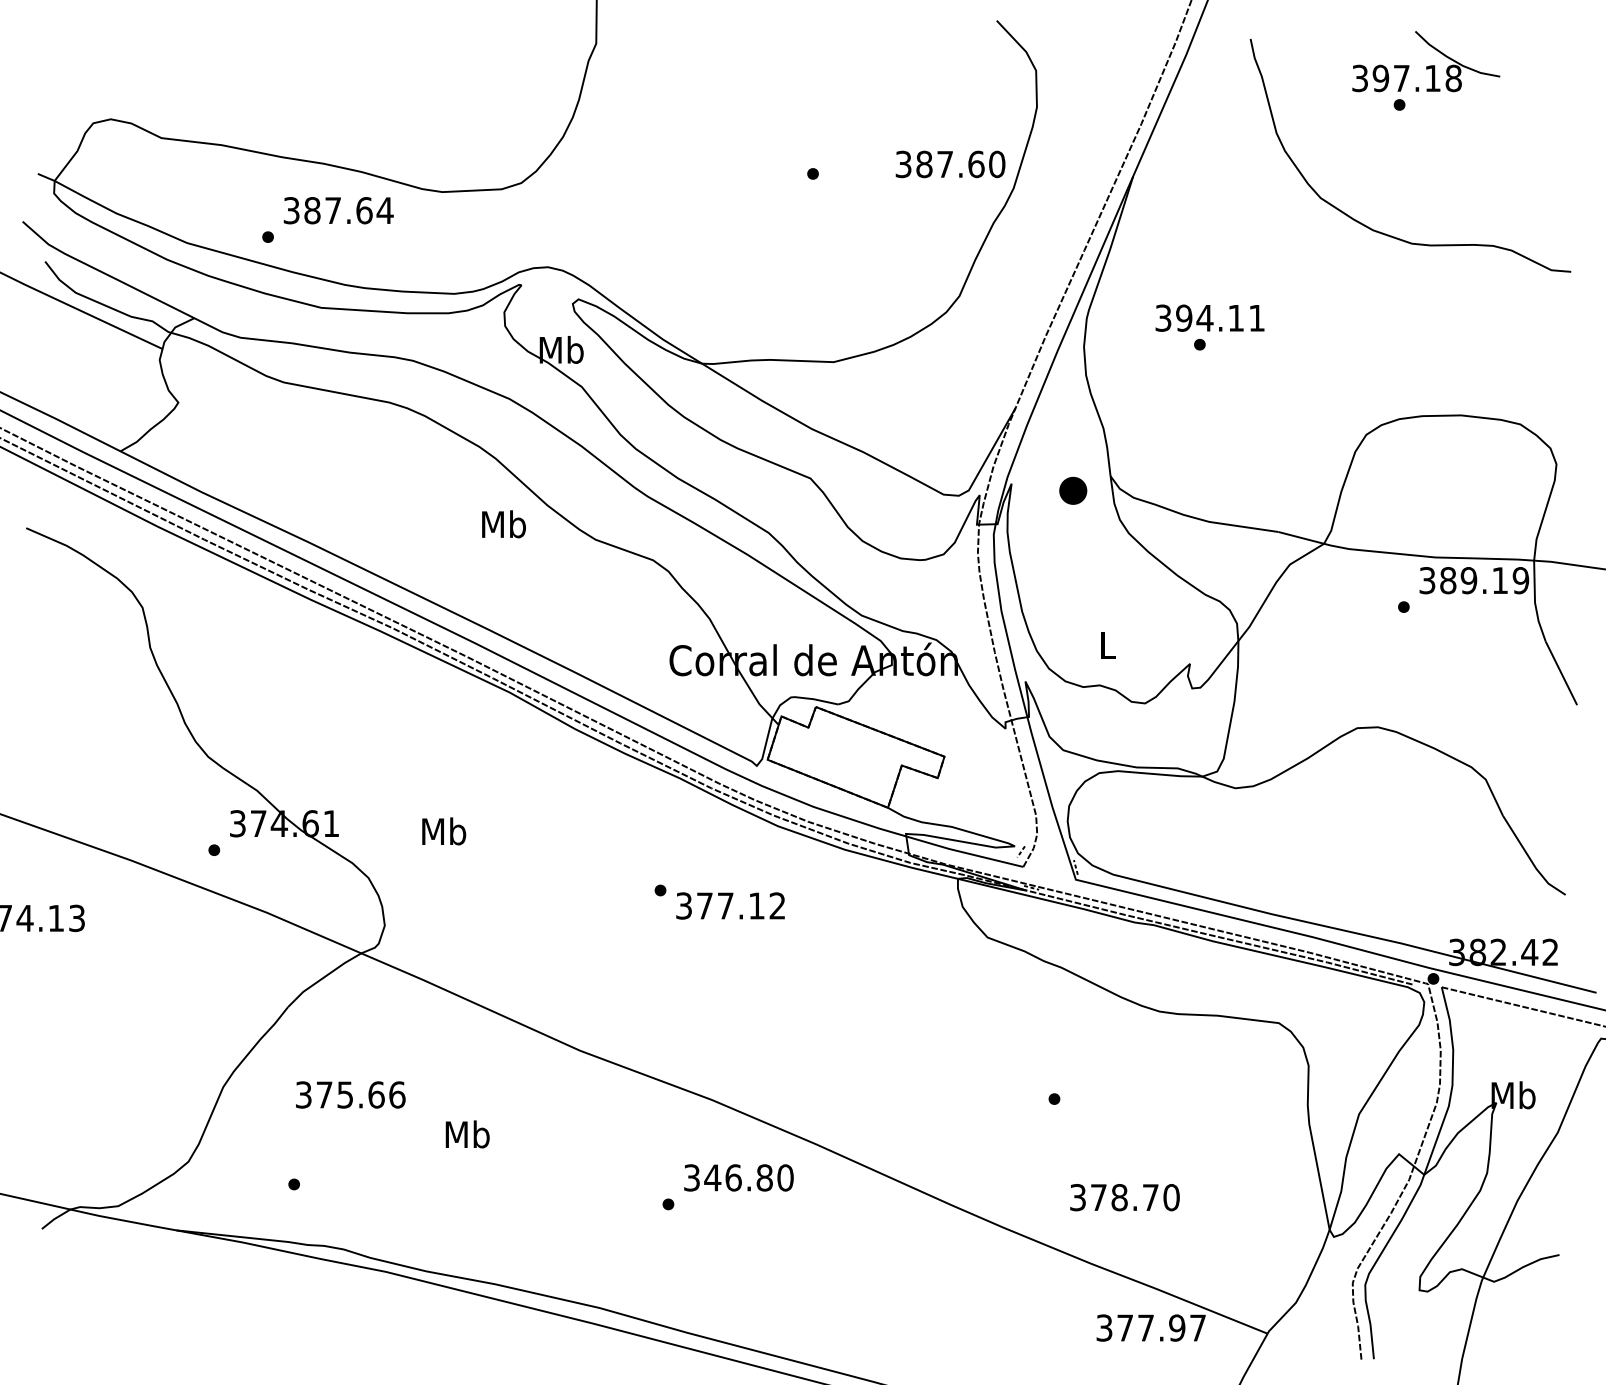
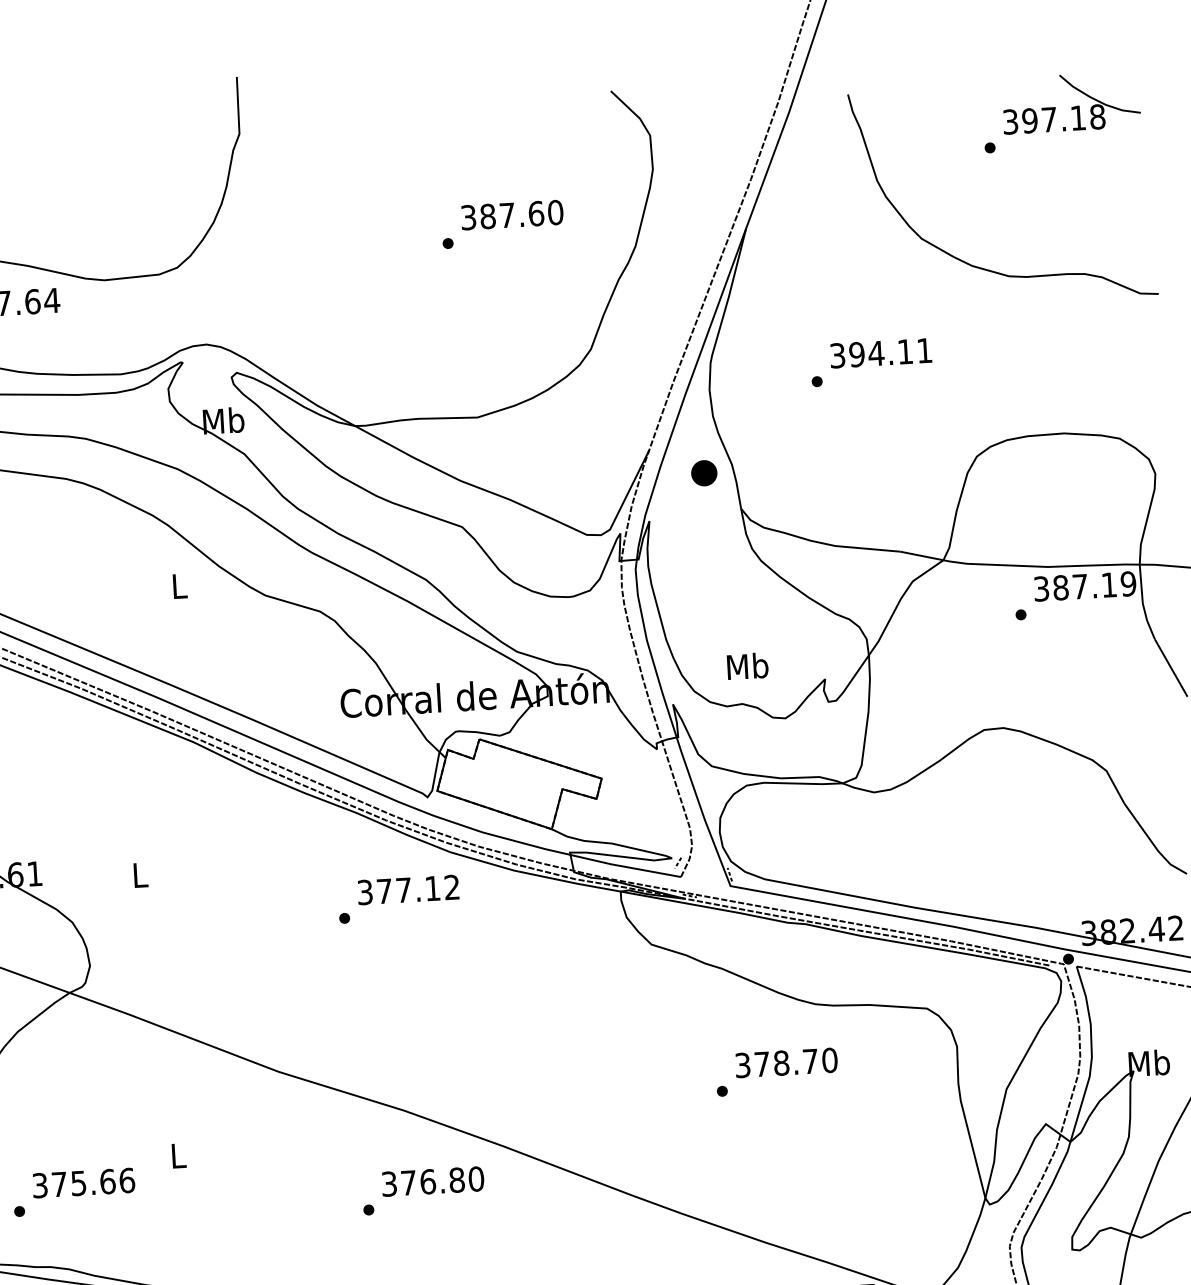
part: (1426, 61) -> (1071, 102), moved
text: (950, 164) -> (512, 215), moved
text: (1209, 317) -> (880, 352), moved
part: (1073, 490) -> (704, 472), moved
text: (503, 524) -> (178, 586), Mb -> L
text: (1468, 580) -> (1079, 586), 389.19 -> 387.19
text: (1107, 645) -> (747, 666), L -> Mb
text: (444, 831) -> (140, 875), Mb -> L
text: (730, 905) -> (408, 889), moved
text: (350, 1094) -> (83, 1182), moved
text: (467, 1134) -> (178, 1155), Mb -> L
text: (712, 1177) -> (408, 1182), 346.80 -> 376.80
text: (1124, 1197) -> (786, 1062), moved

